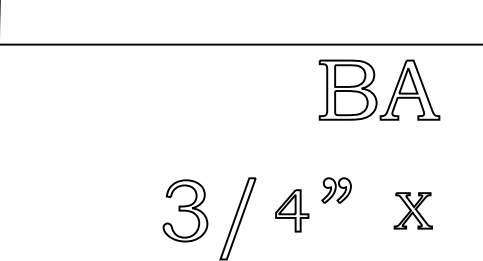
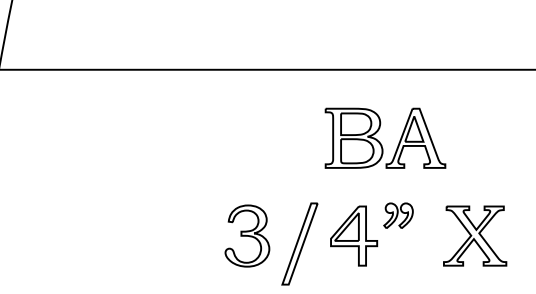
part: (374, 94) -> (380, 142), moved
part: (292, 210) -> (354, 235), size x1.43
part: (413, 210) -> (475, 235), size x1.67

